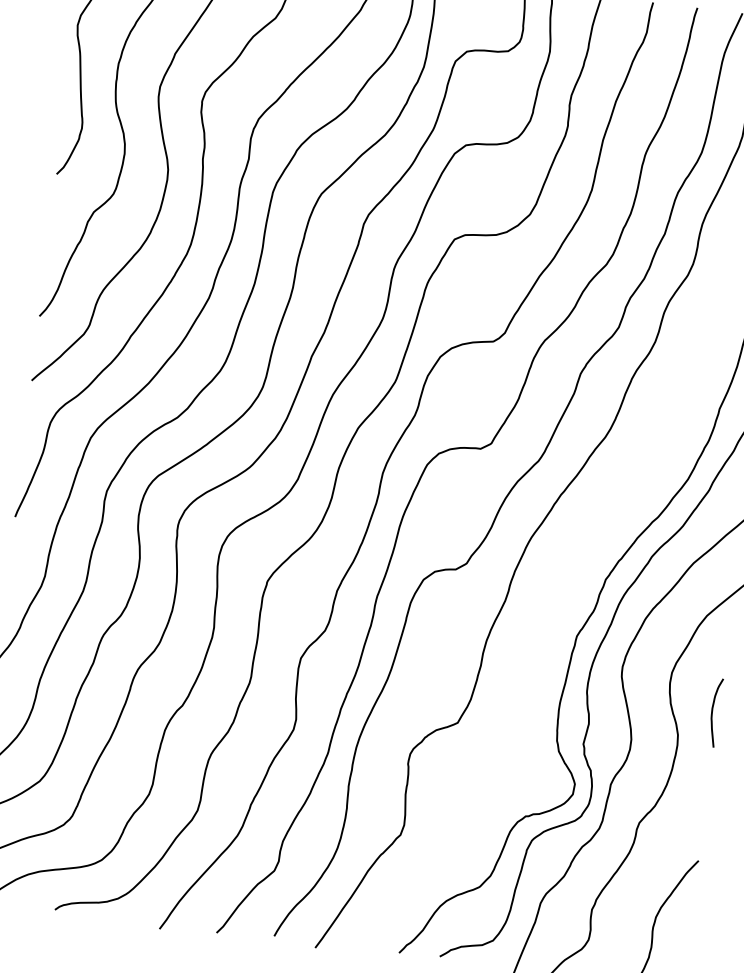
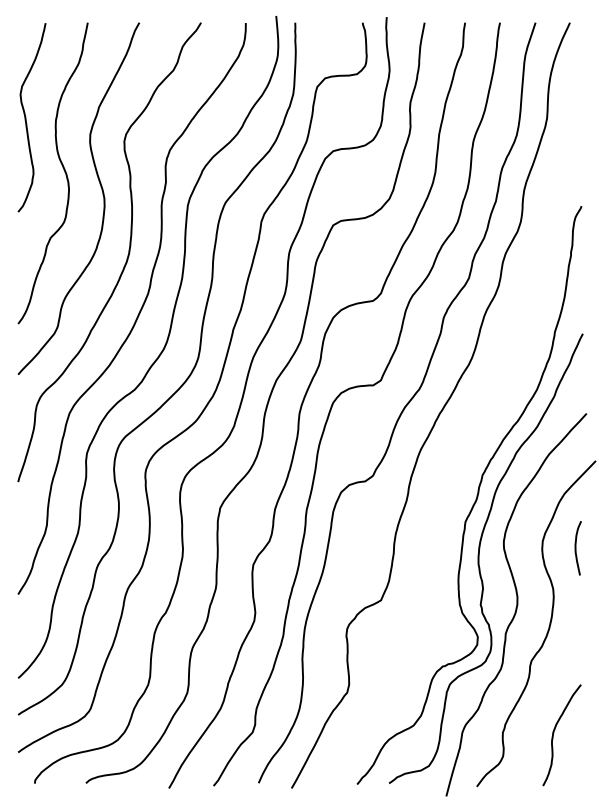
curve: (713, 712) -> (576, 548), moved

